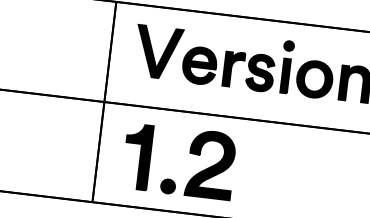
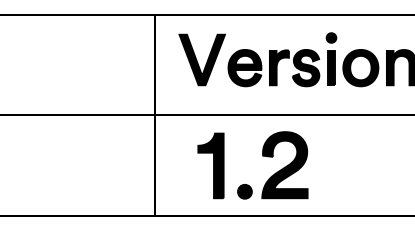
part: (189, 153) -> (262, 156), moved

